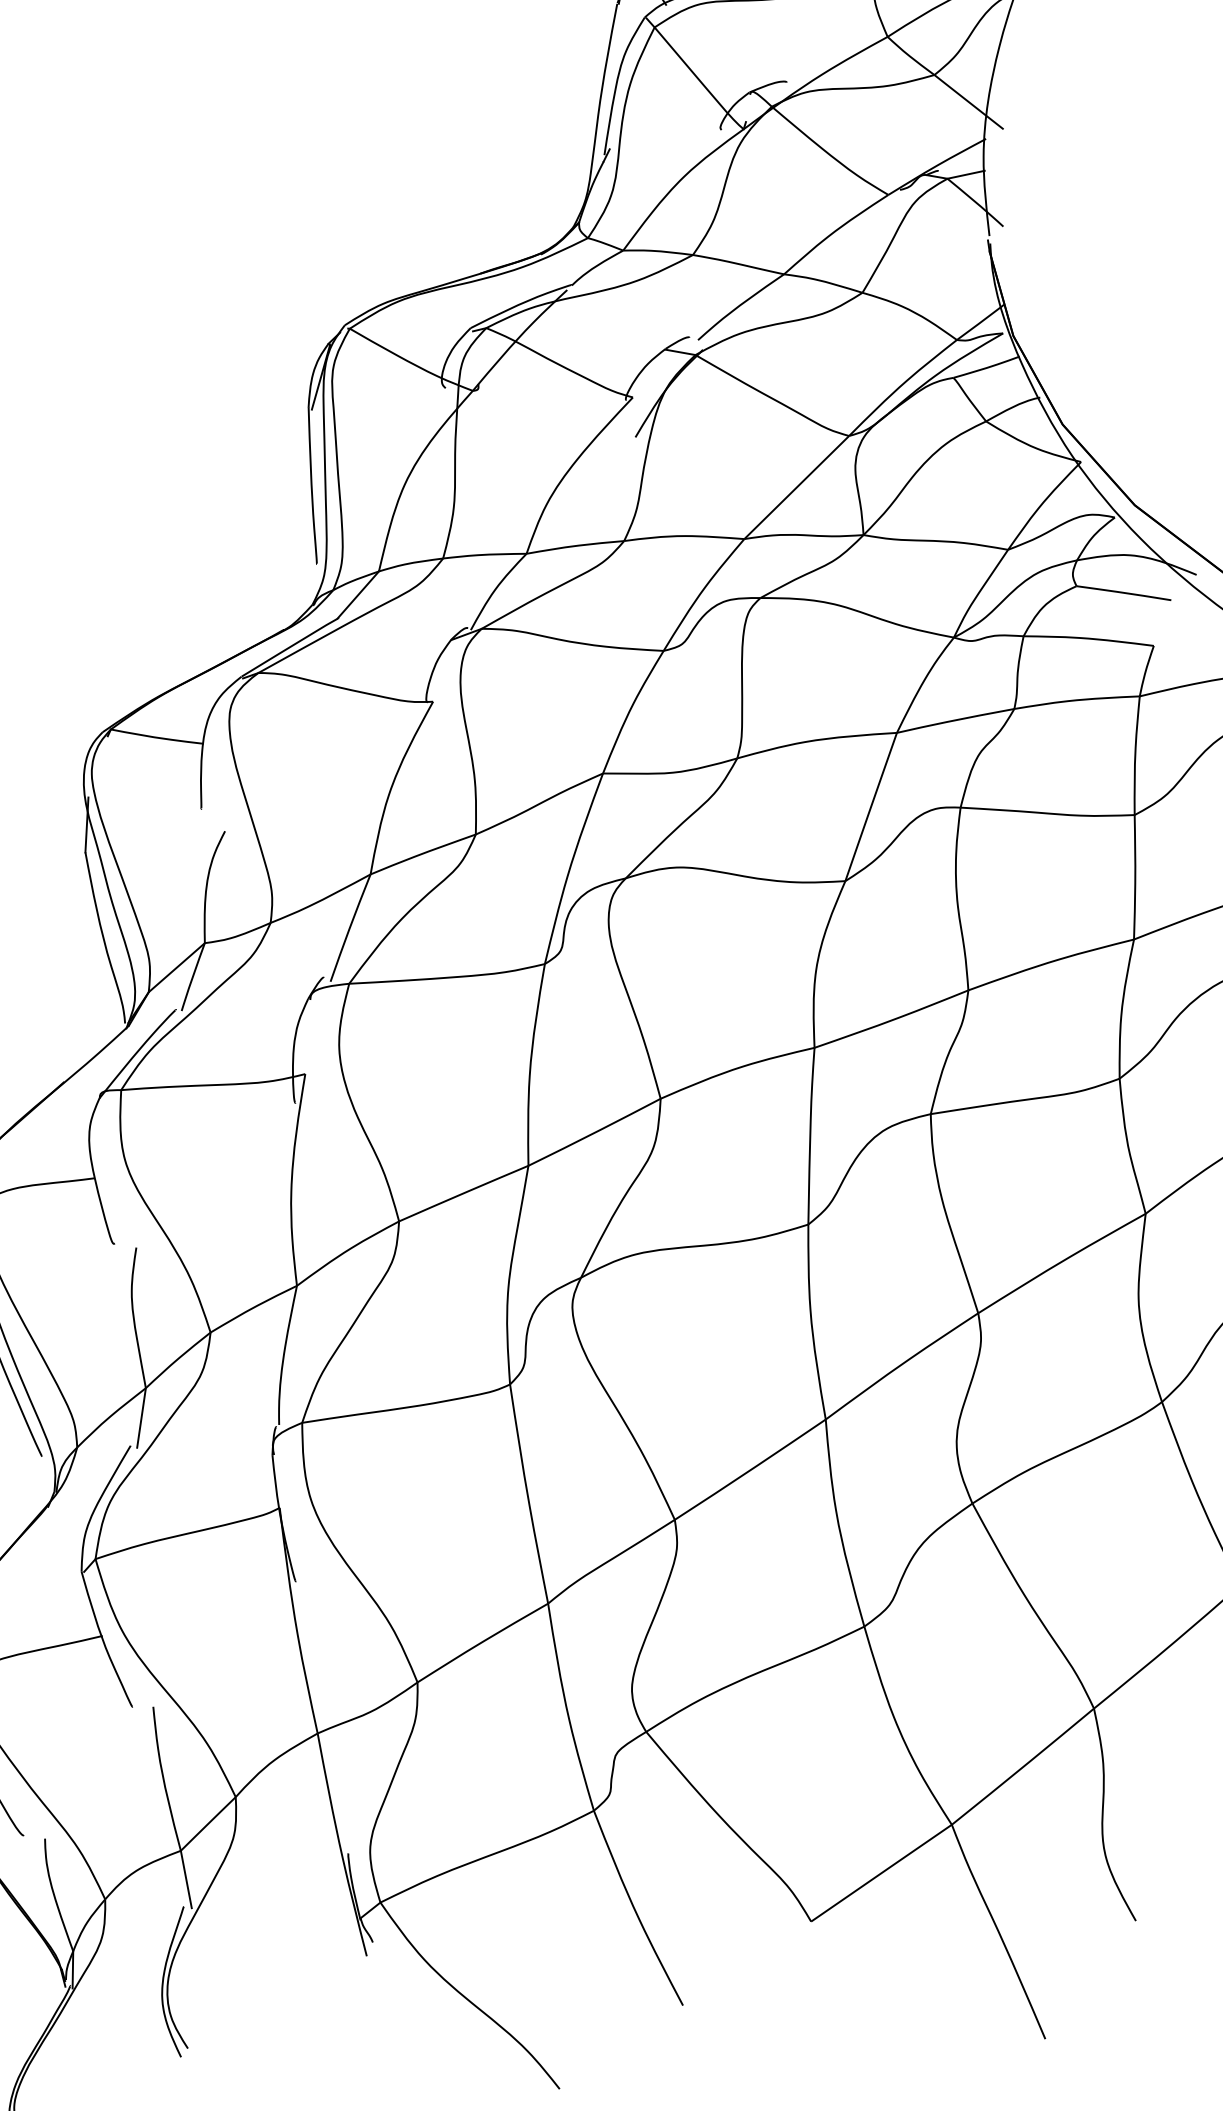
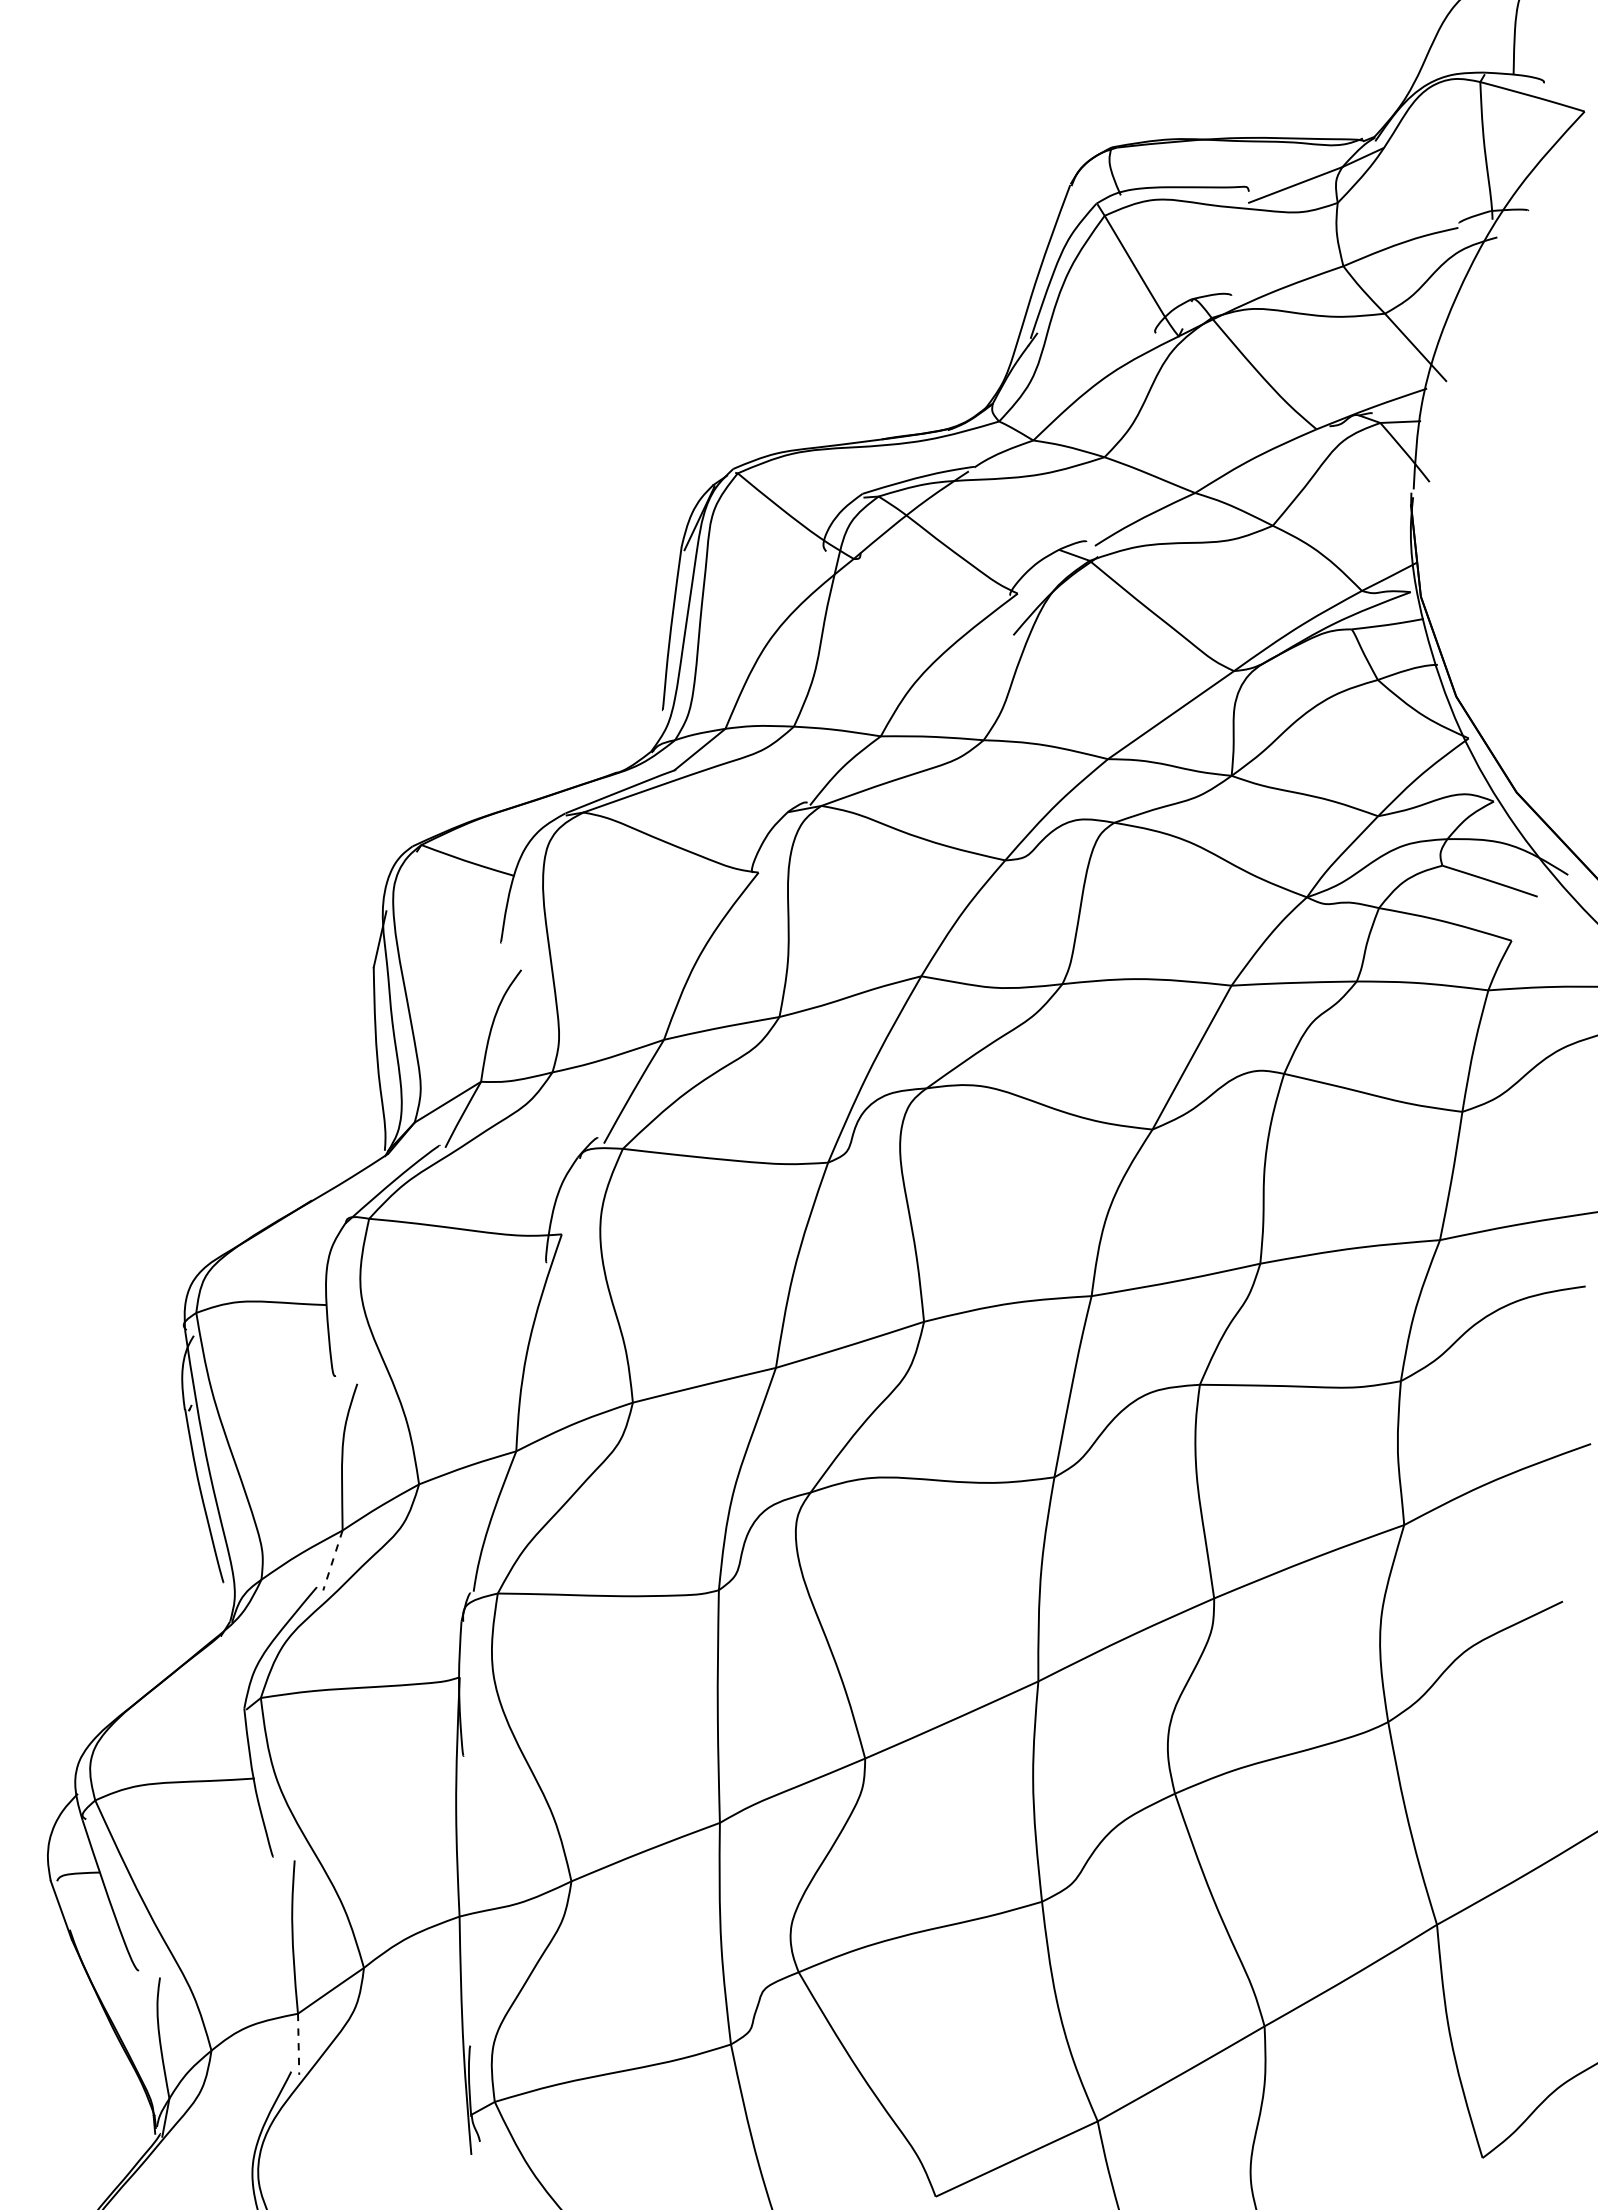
line: (141, 1418) -> (332, 1560), solid -> dashed
line: (186, 1879) -> (298, 2044), solid -> dashed

